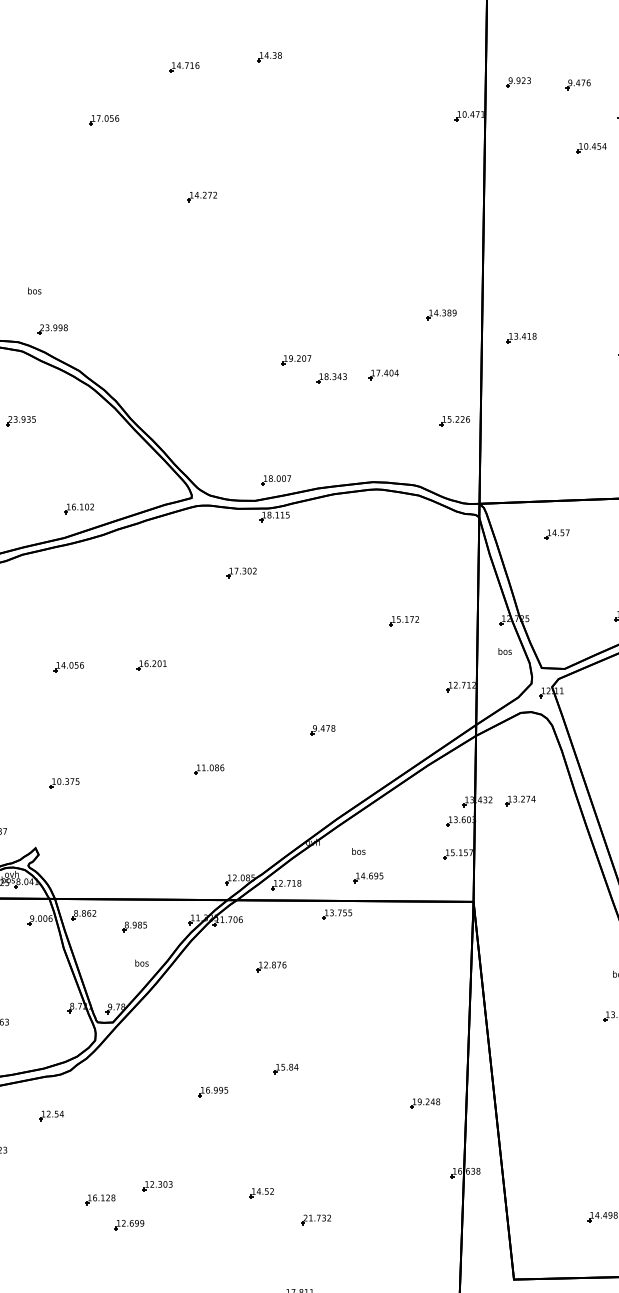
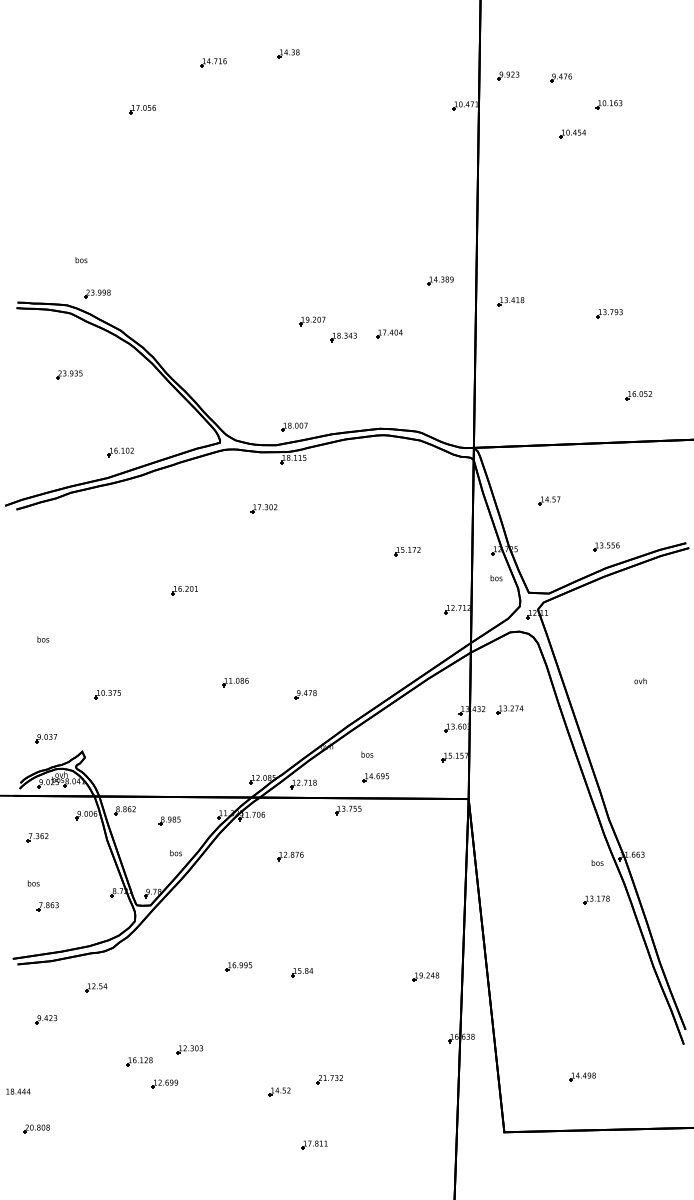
part: (202, 196) -> (229, 176), removed
part: (454, 420) -> (451, 374), removed
part: (557, 533) -> (549, 500), moved
part: (68, 666) -> (111, 591), removed
part: (322, 730) -> (305, 694), moved
part: (286, 1068) -> (302, 972), moved
part: (261, 1192) -> (279, 1091), moved

